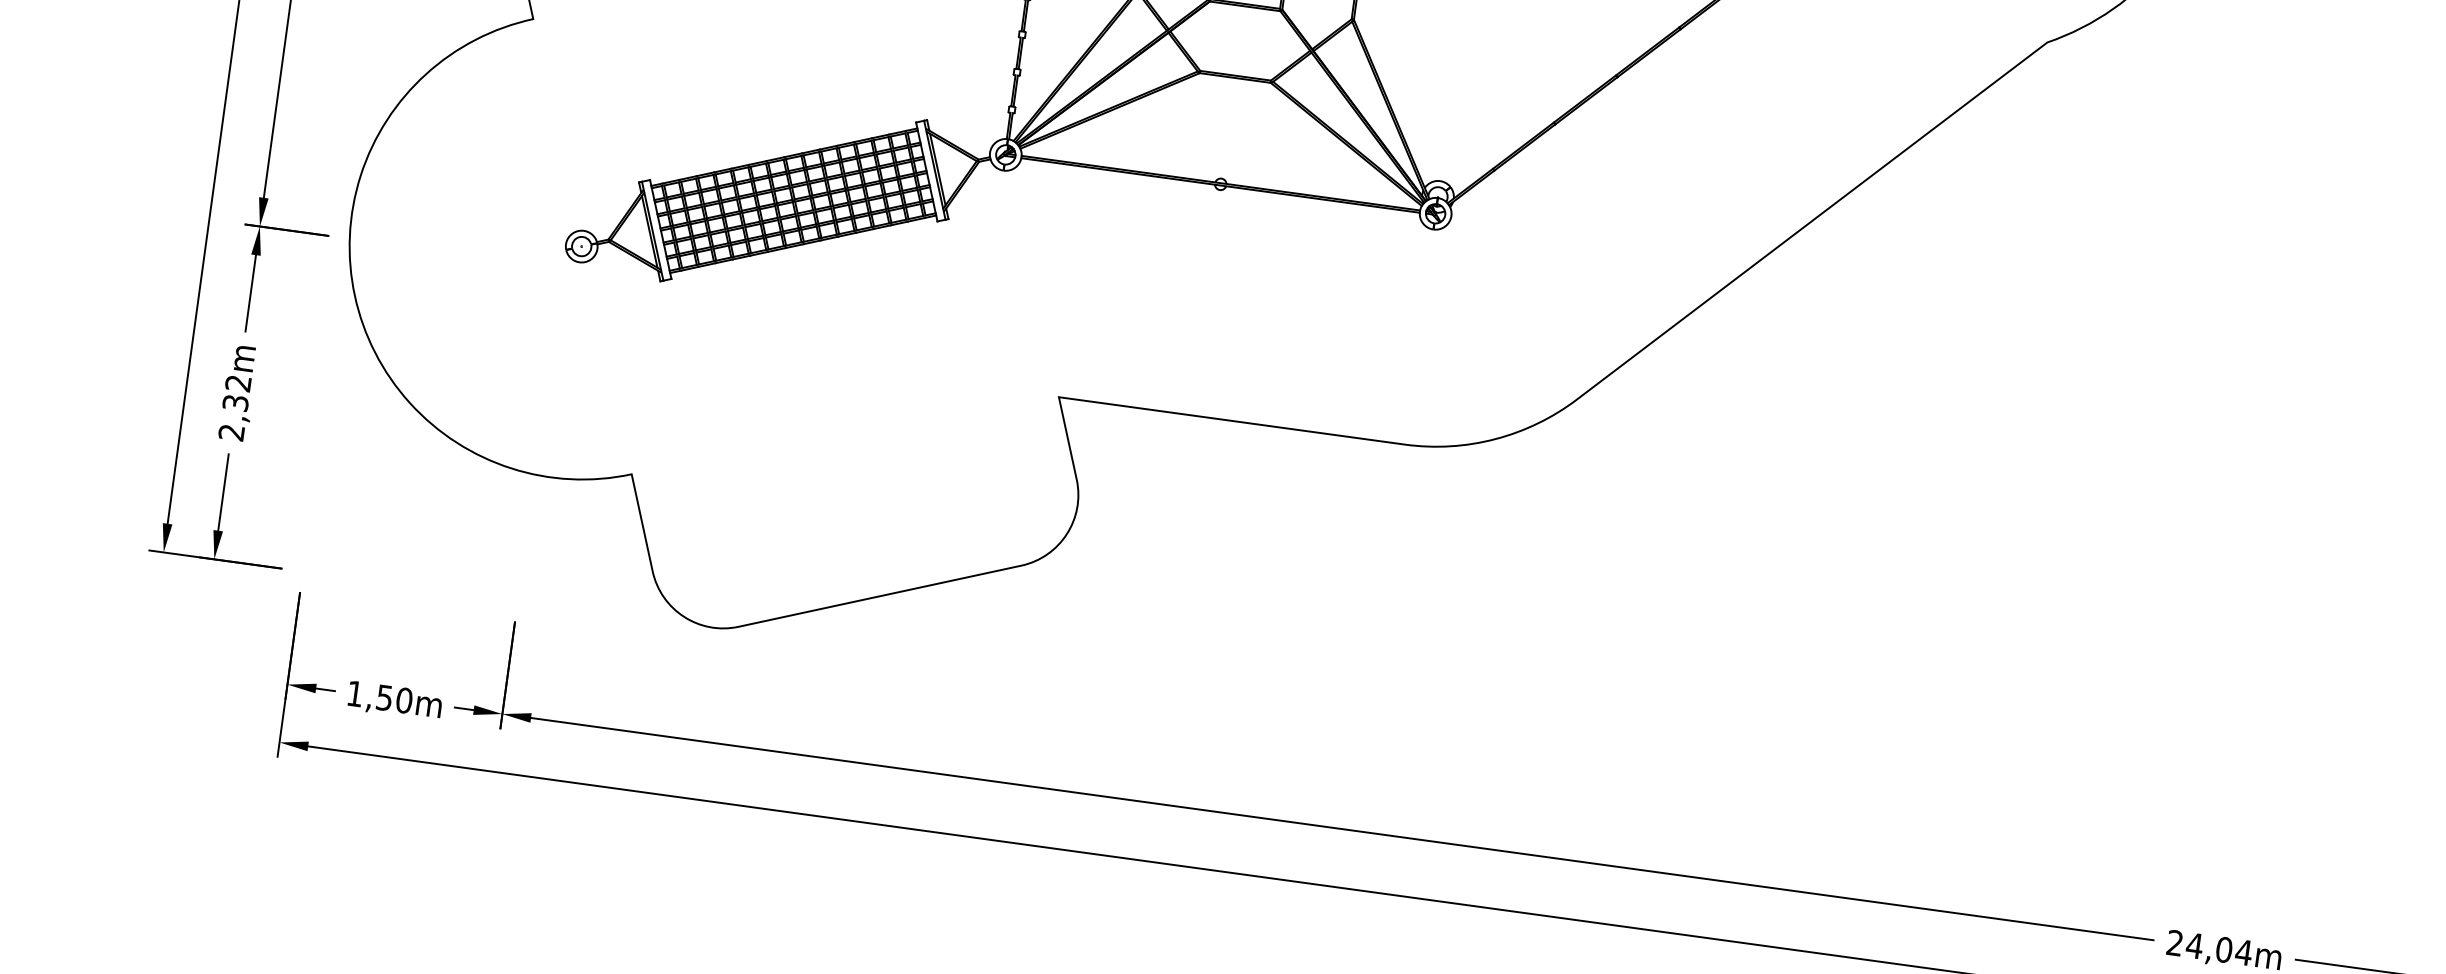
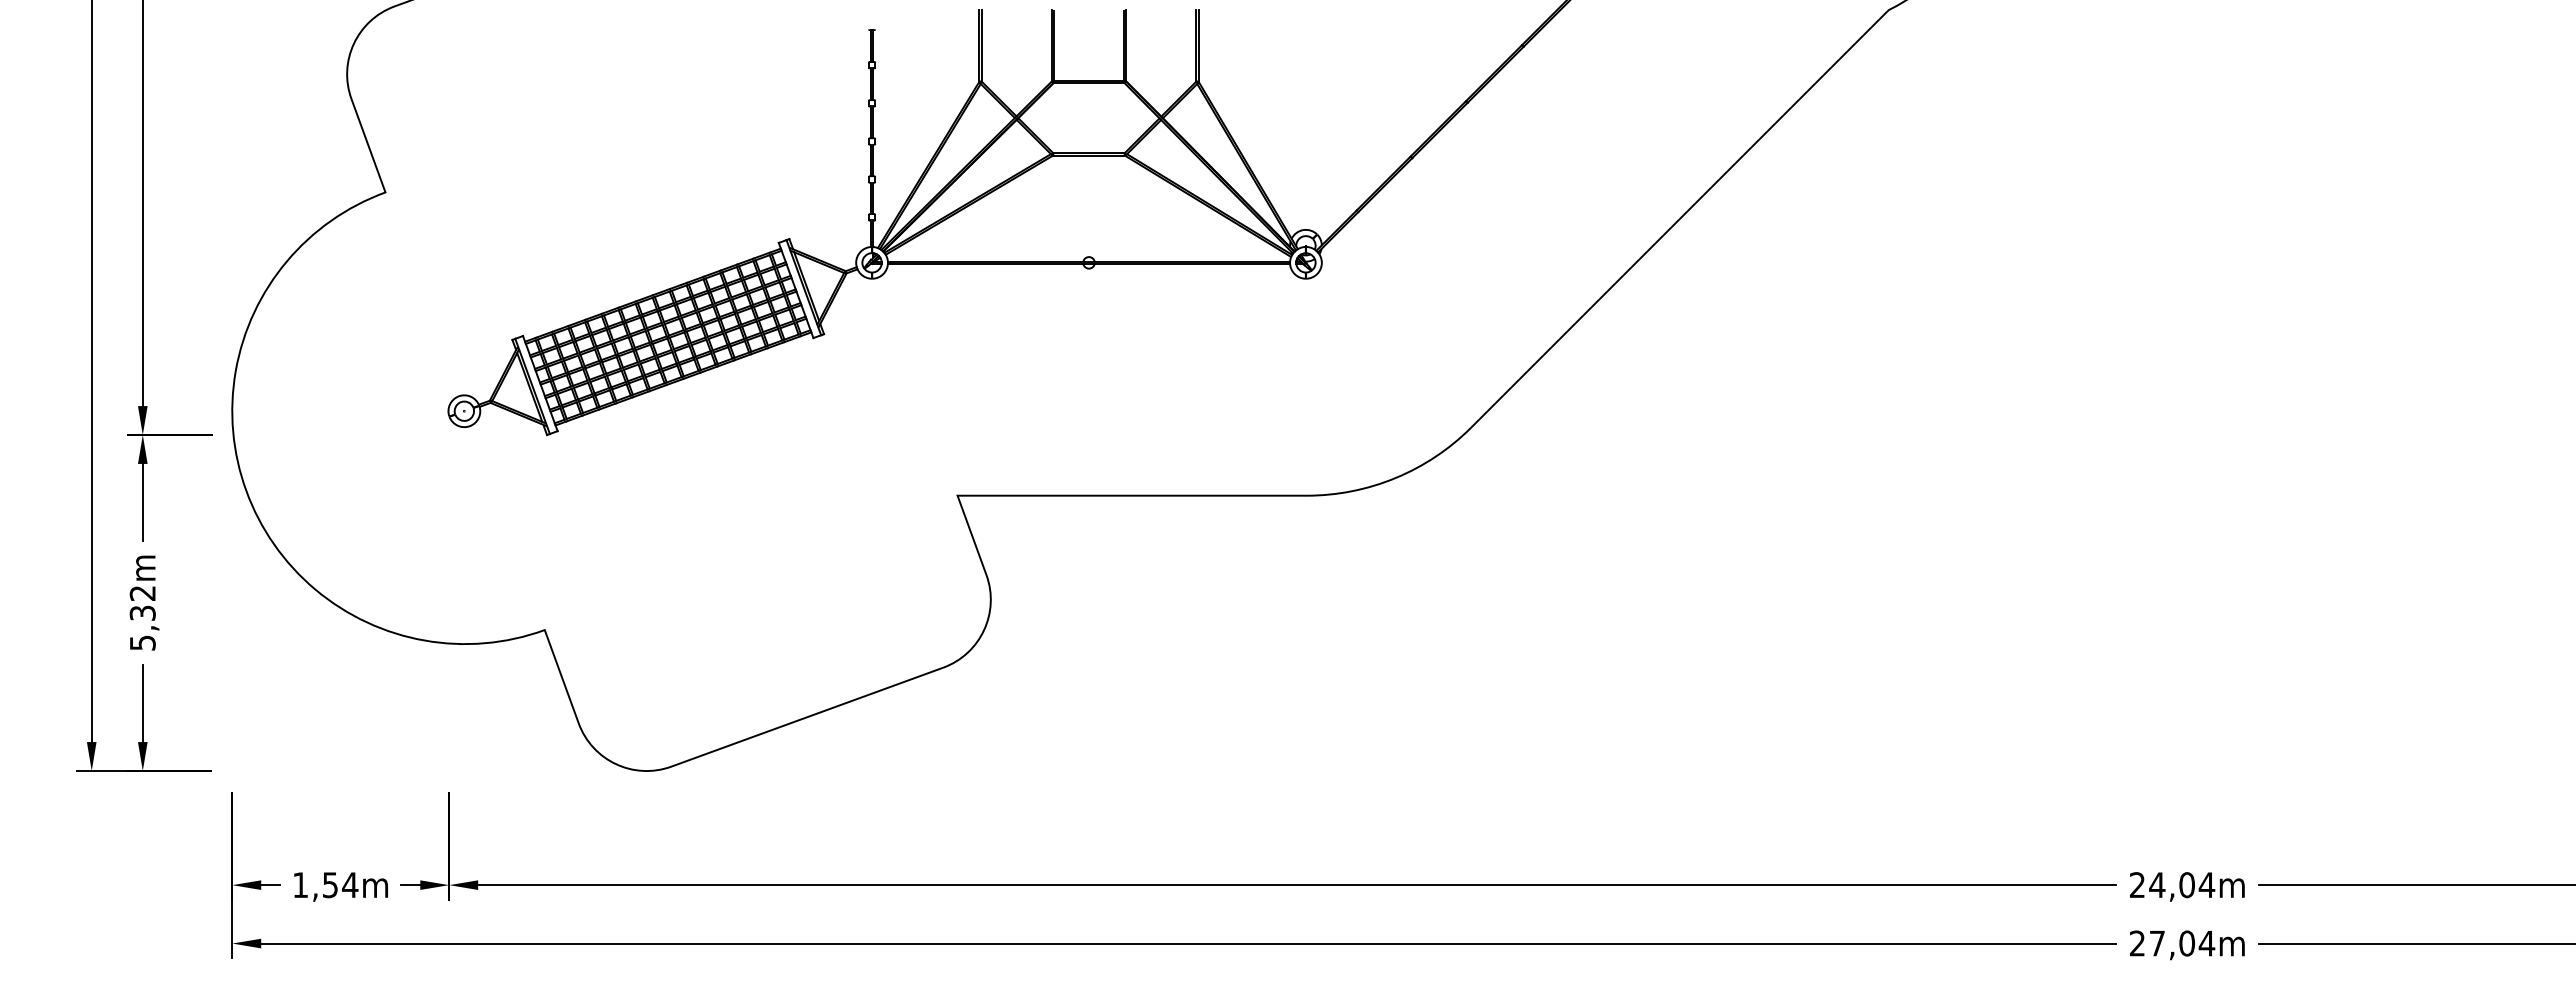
text: (231, 432) -> (142, 642), 2,32m -> 5,32m
text: (404, 701) -> (350, 885), 1,50m -> 1,54m

